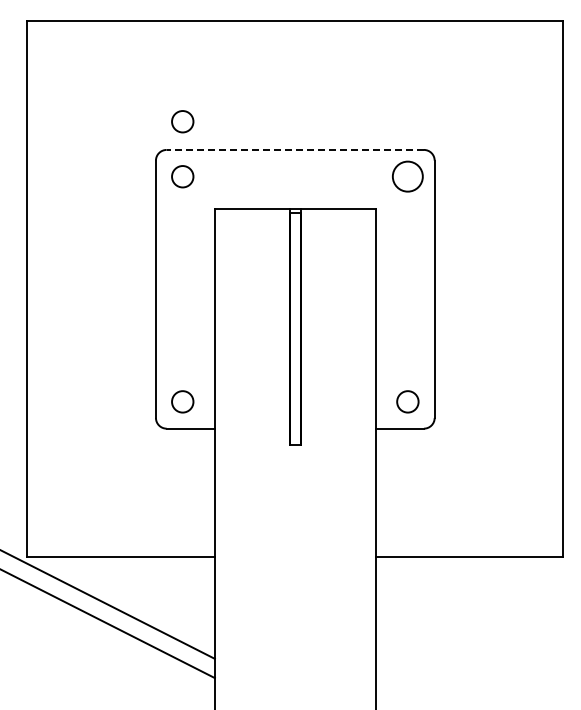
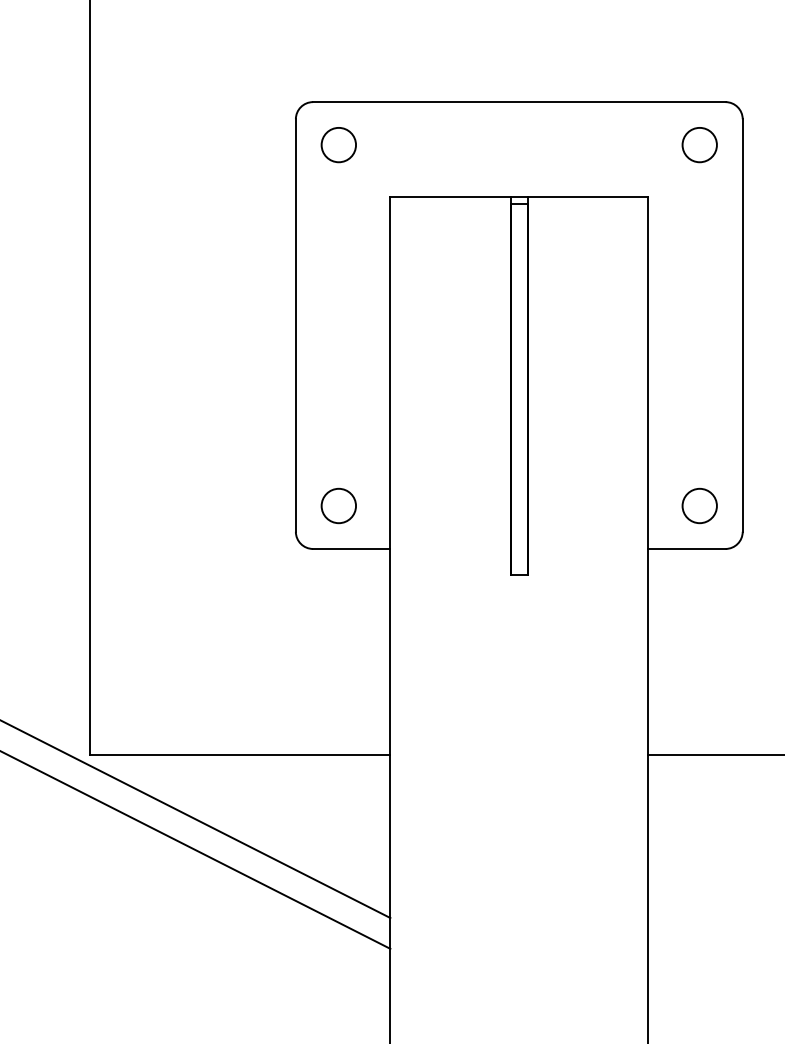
circle: (182, 121) -> (338, 56), removed
line: (295, 149) -> (519, 101), dashed -> solid
circle: (407, 176) -> (699, 144), size x0.71

